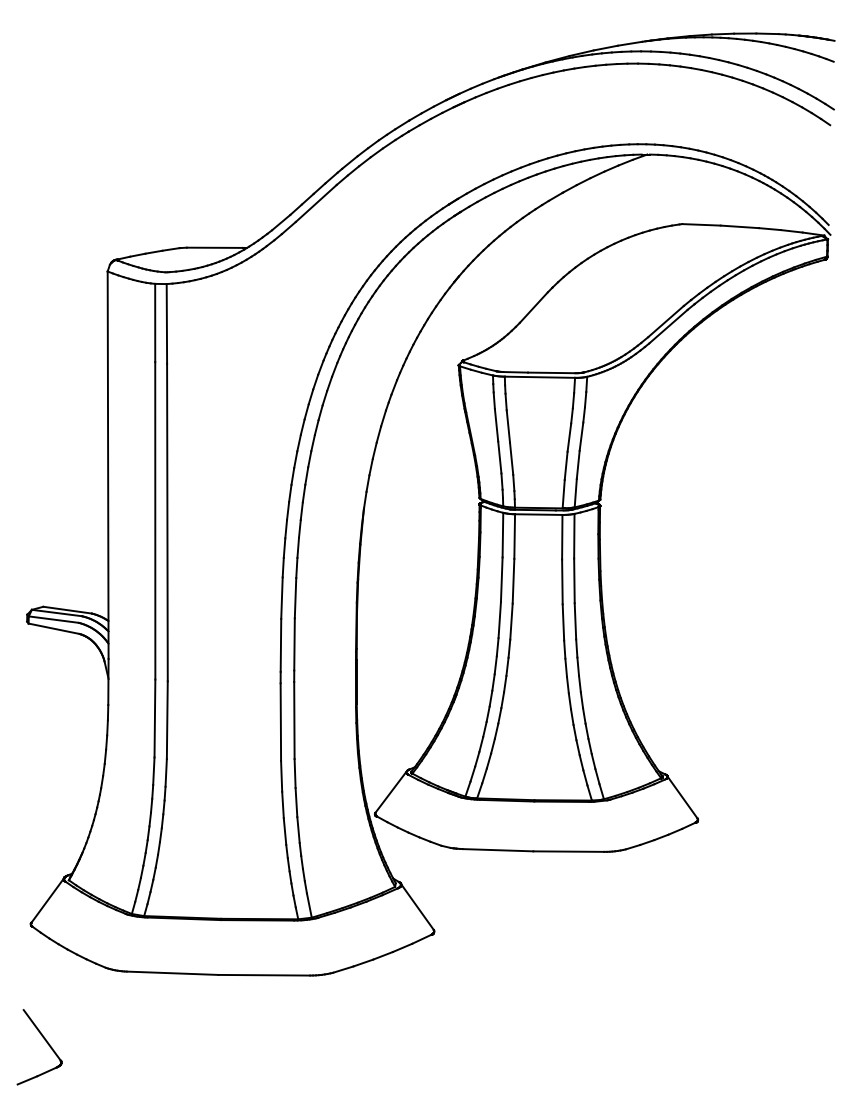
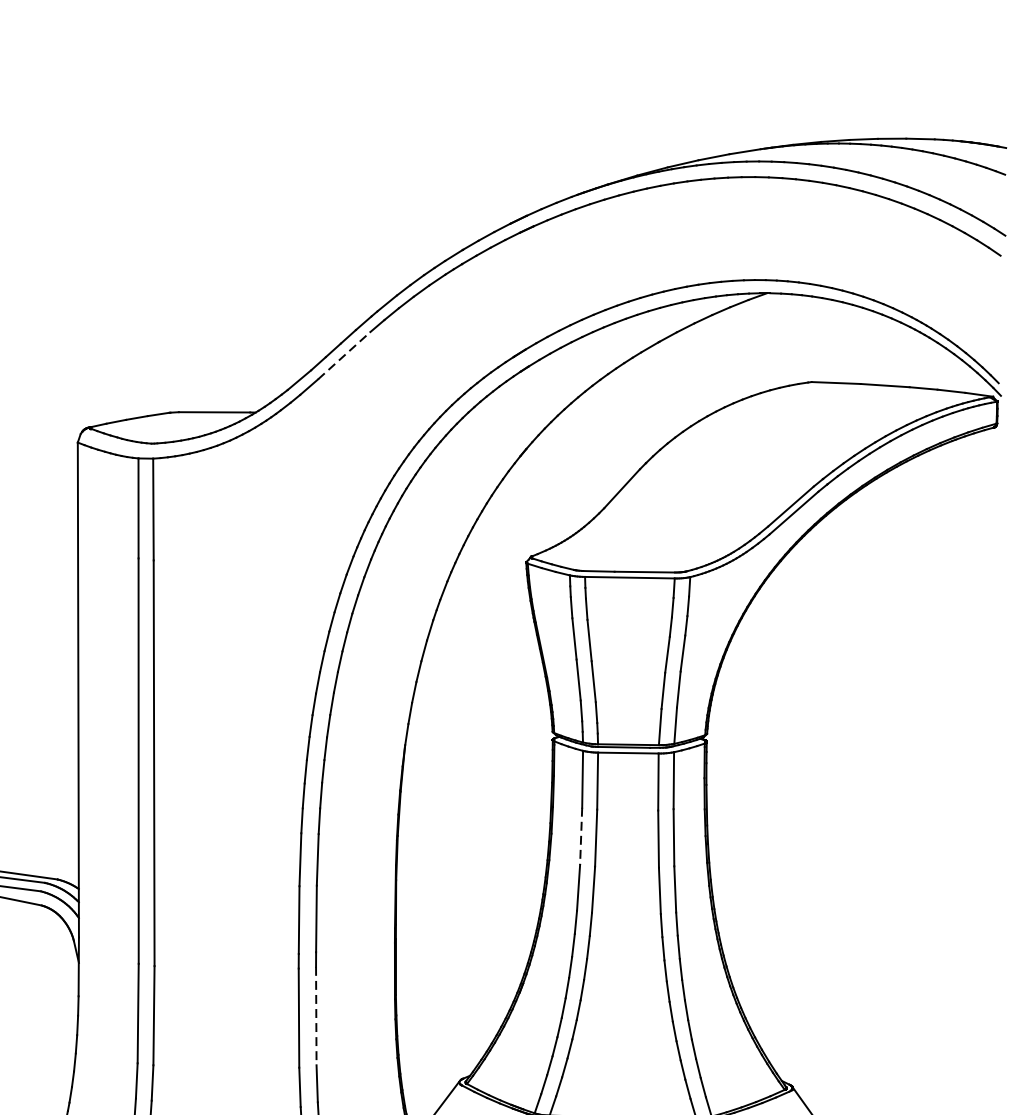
line: (316, 203) -> (344, 355), solid -> dashed
line: (501, 580) -> (580, 837), solid -> dashed
line: (294, 720) -> (316, 1016), solid -> dashed

